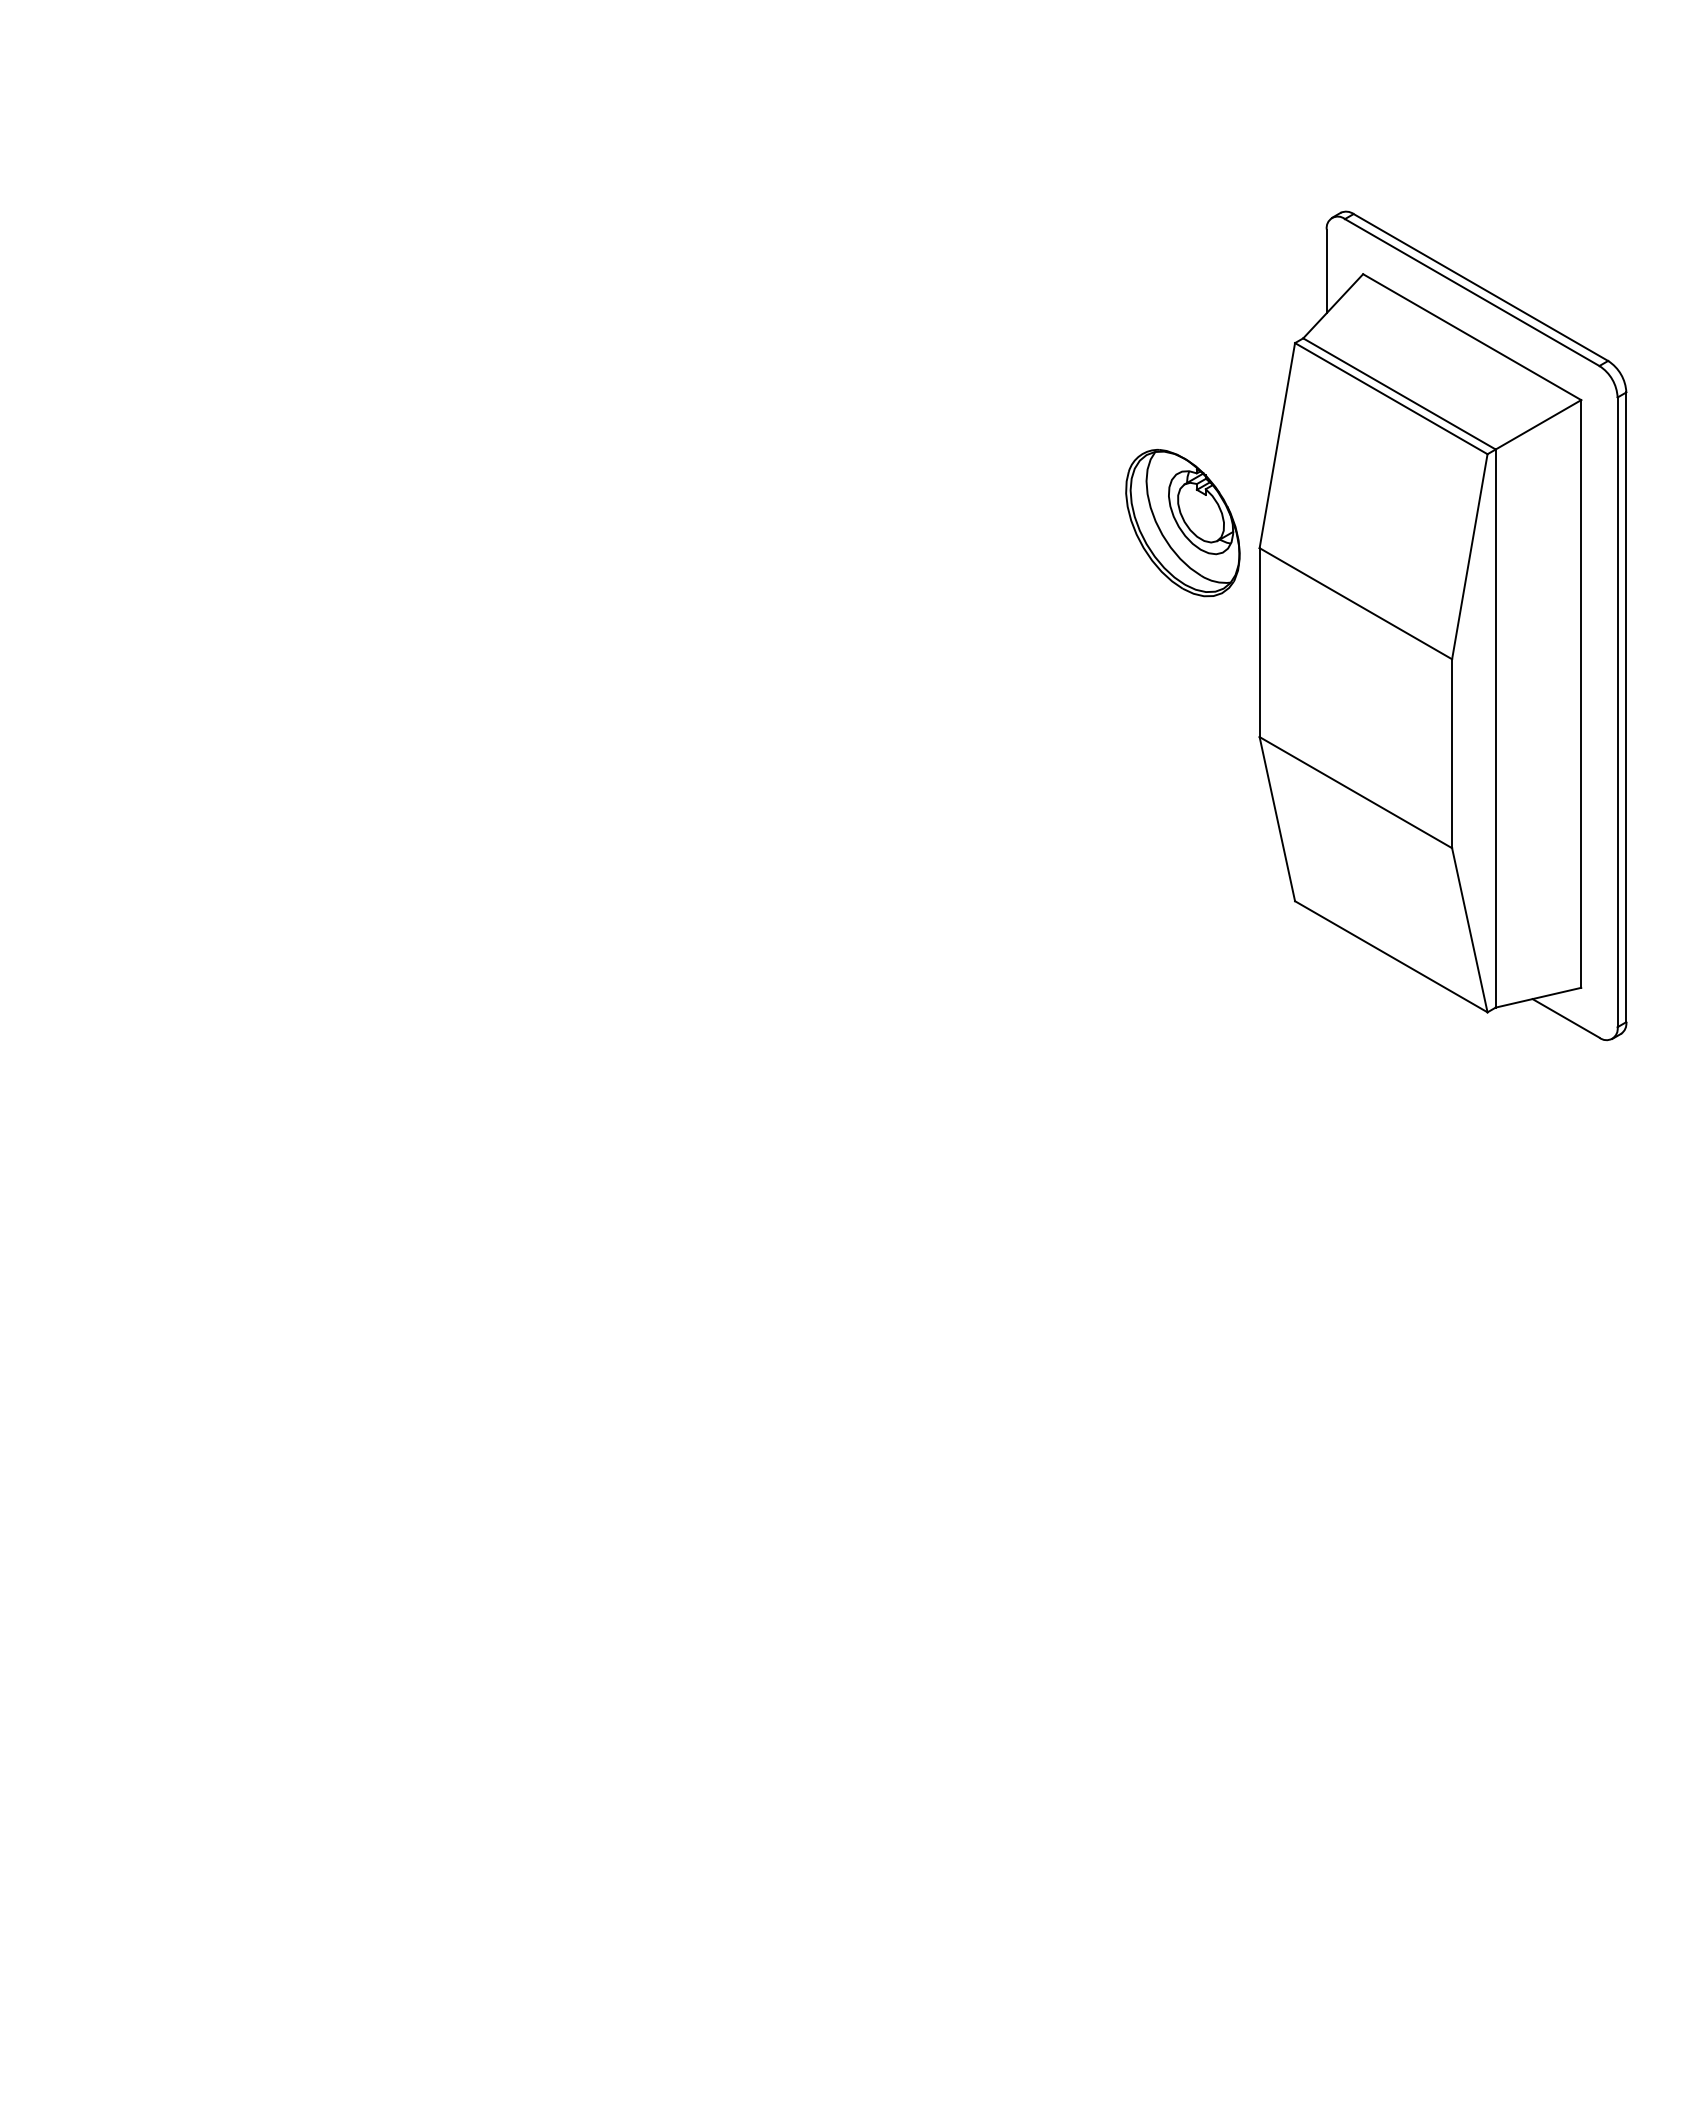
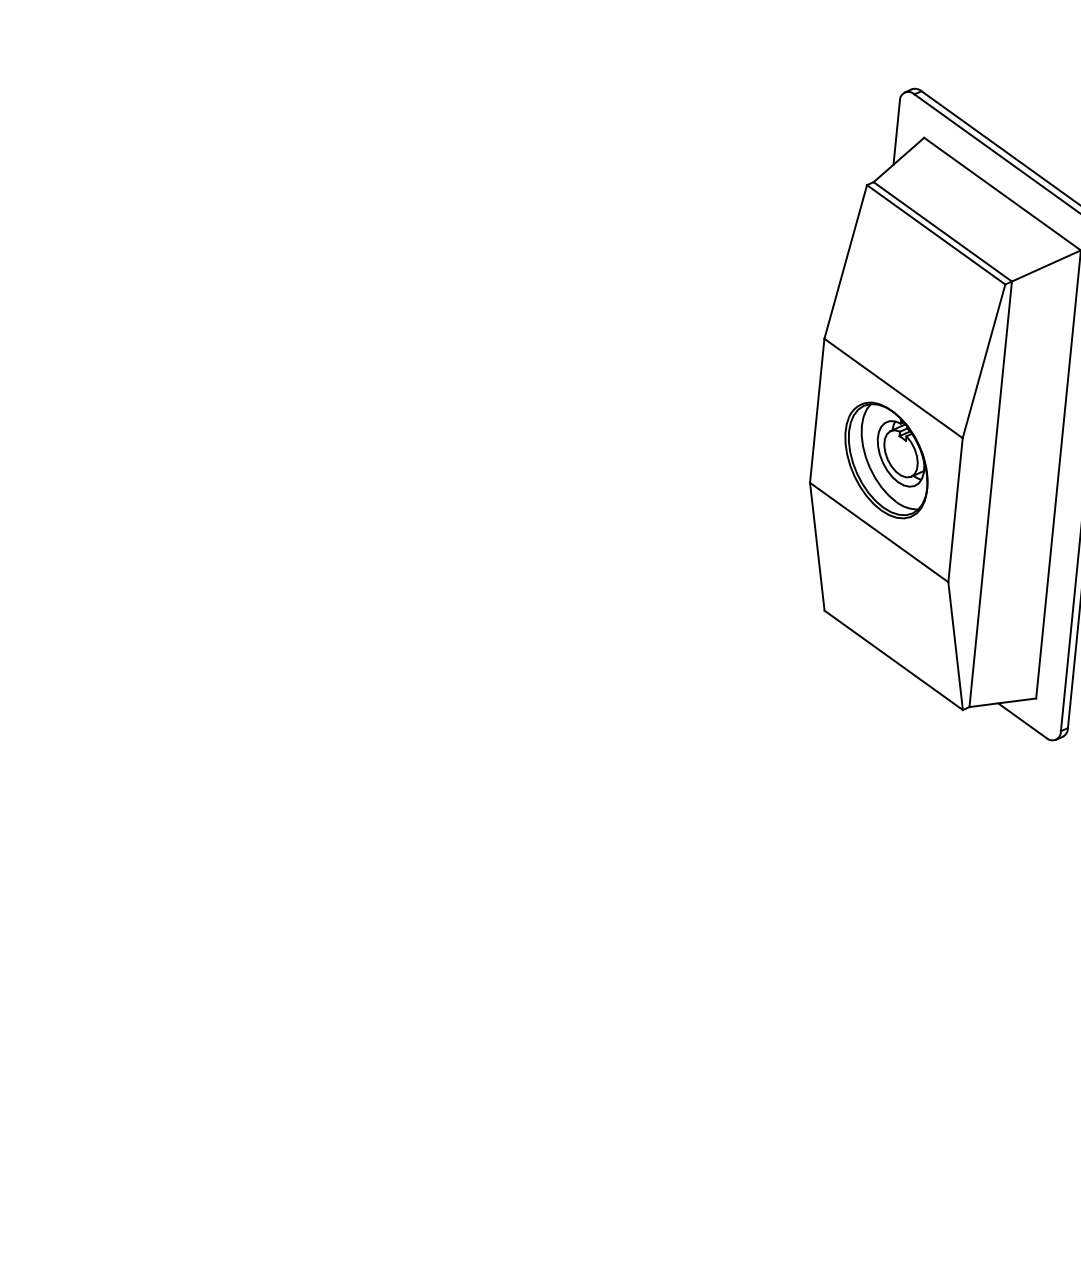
part: (1182, 523) -> (886, 460), moved

